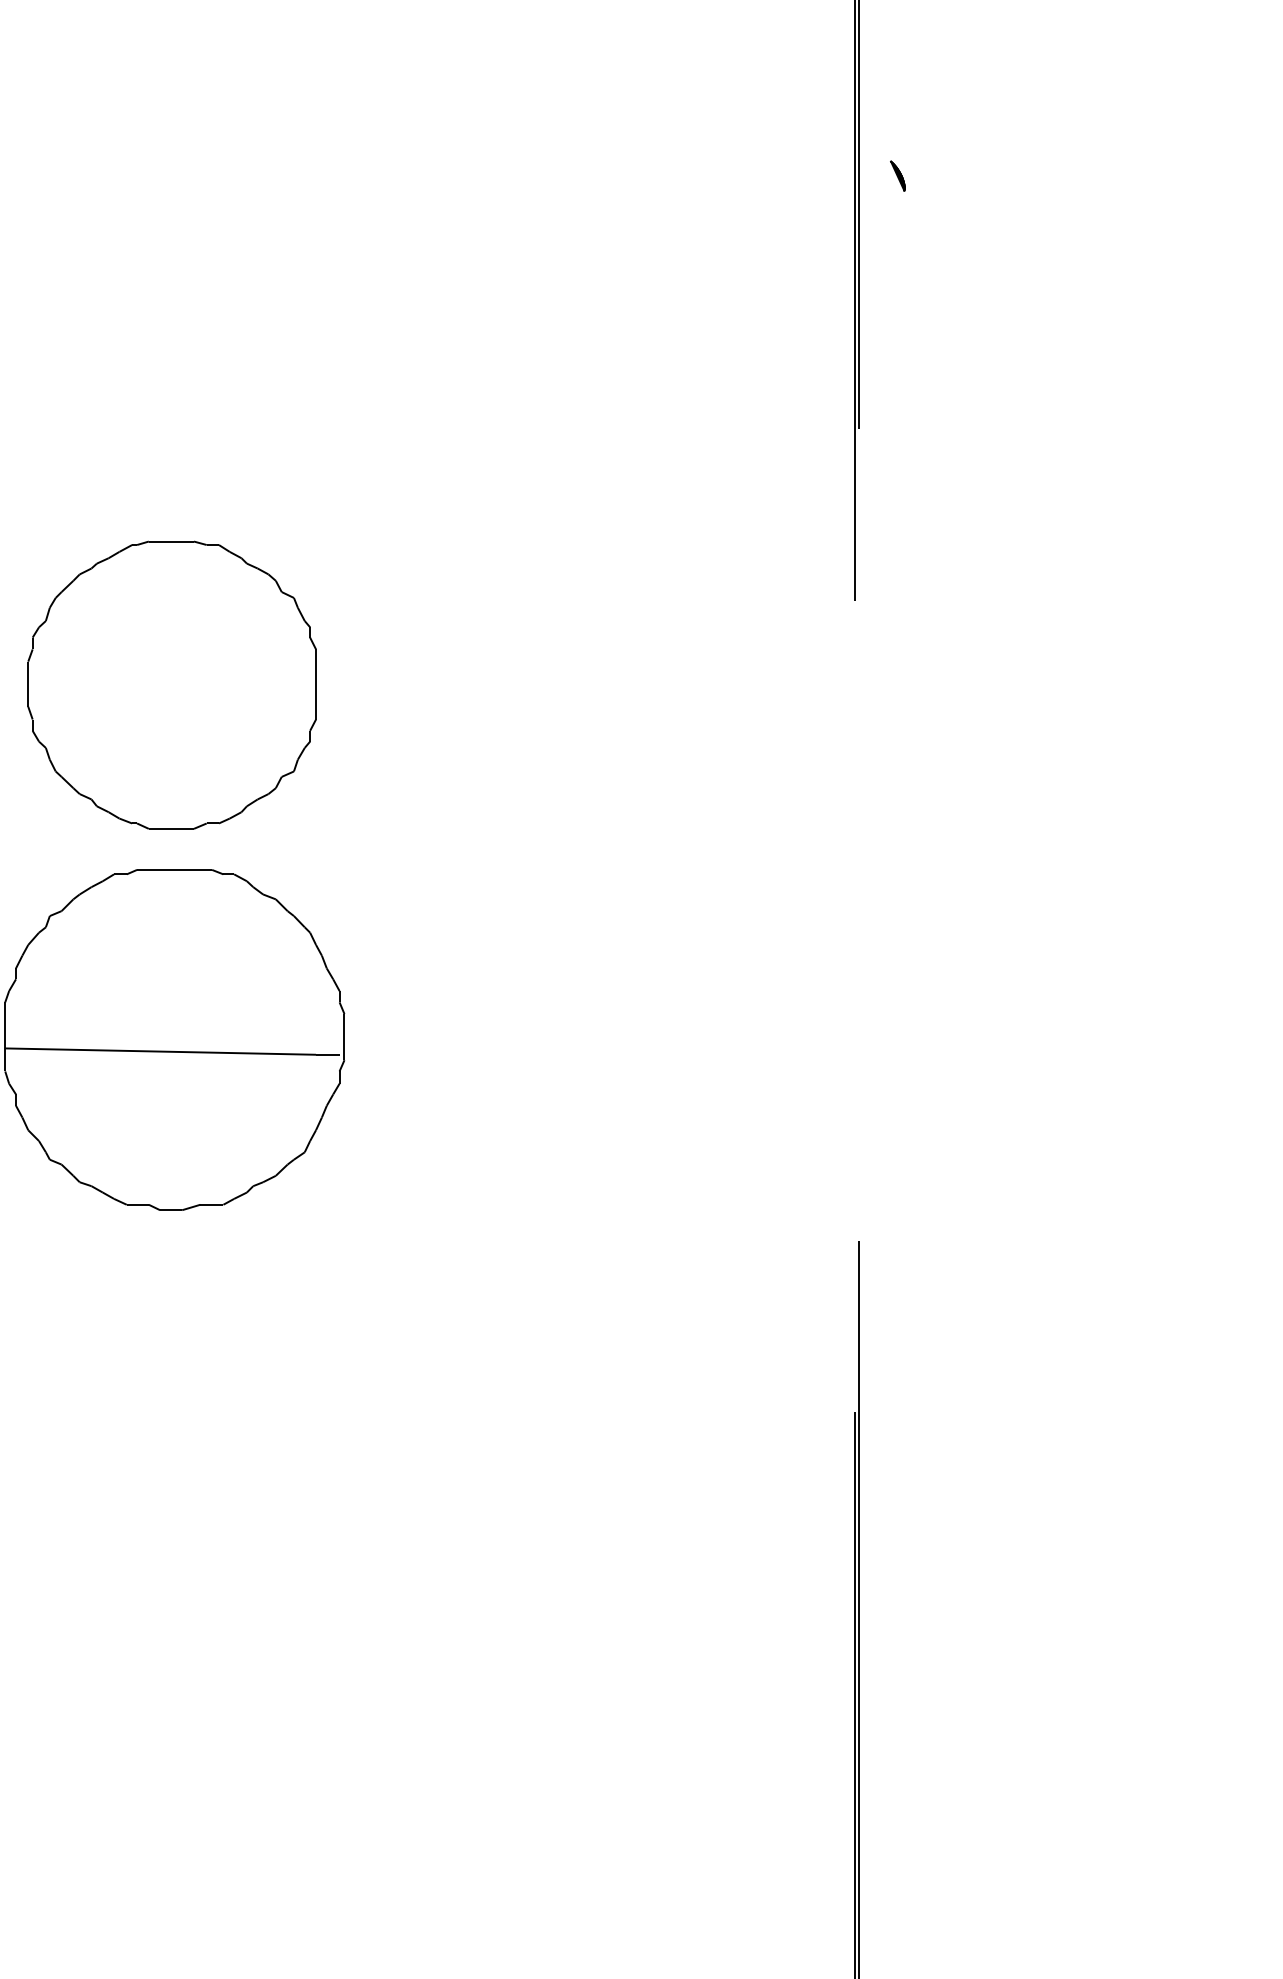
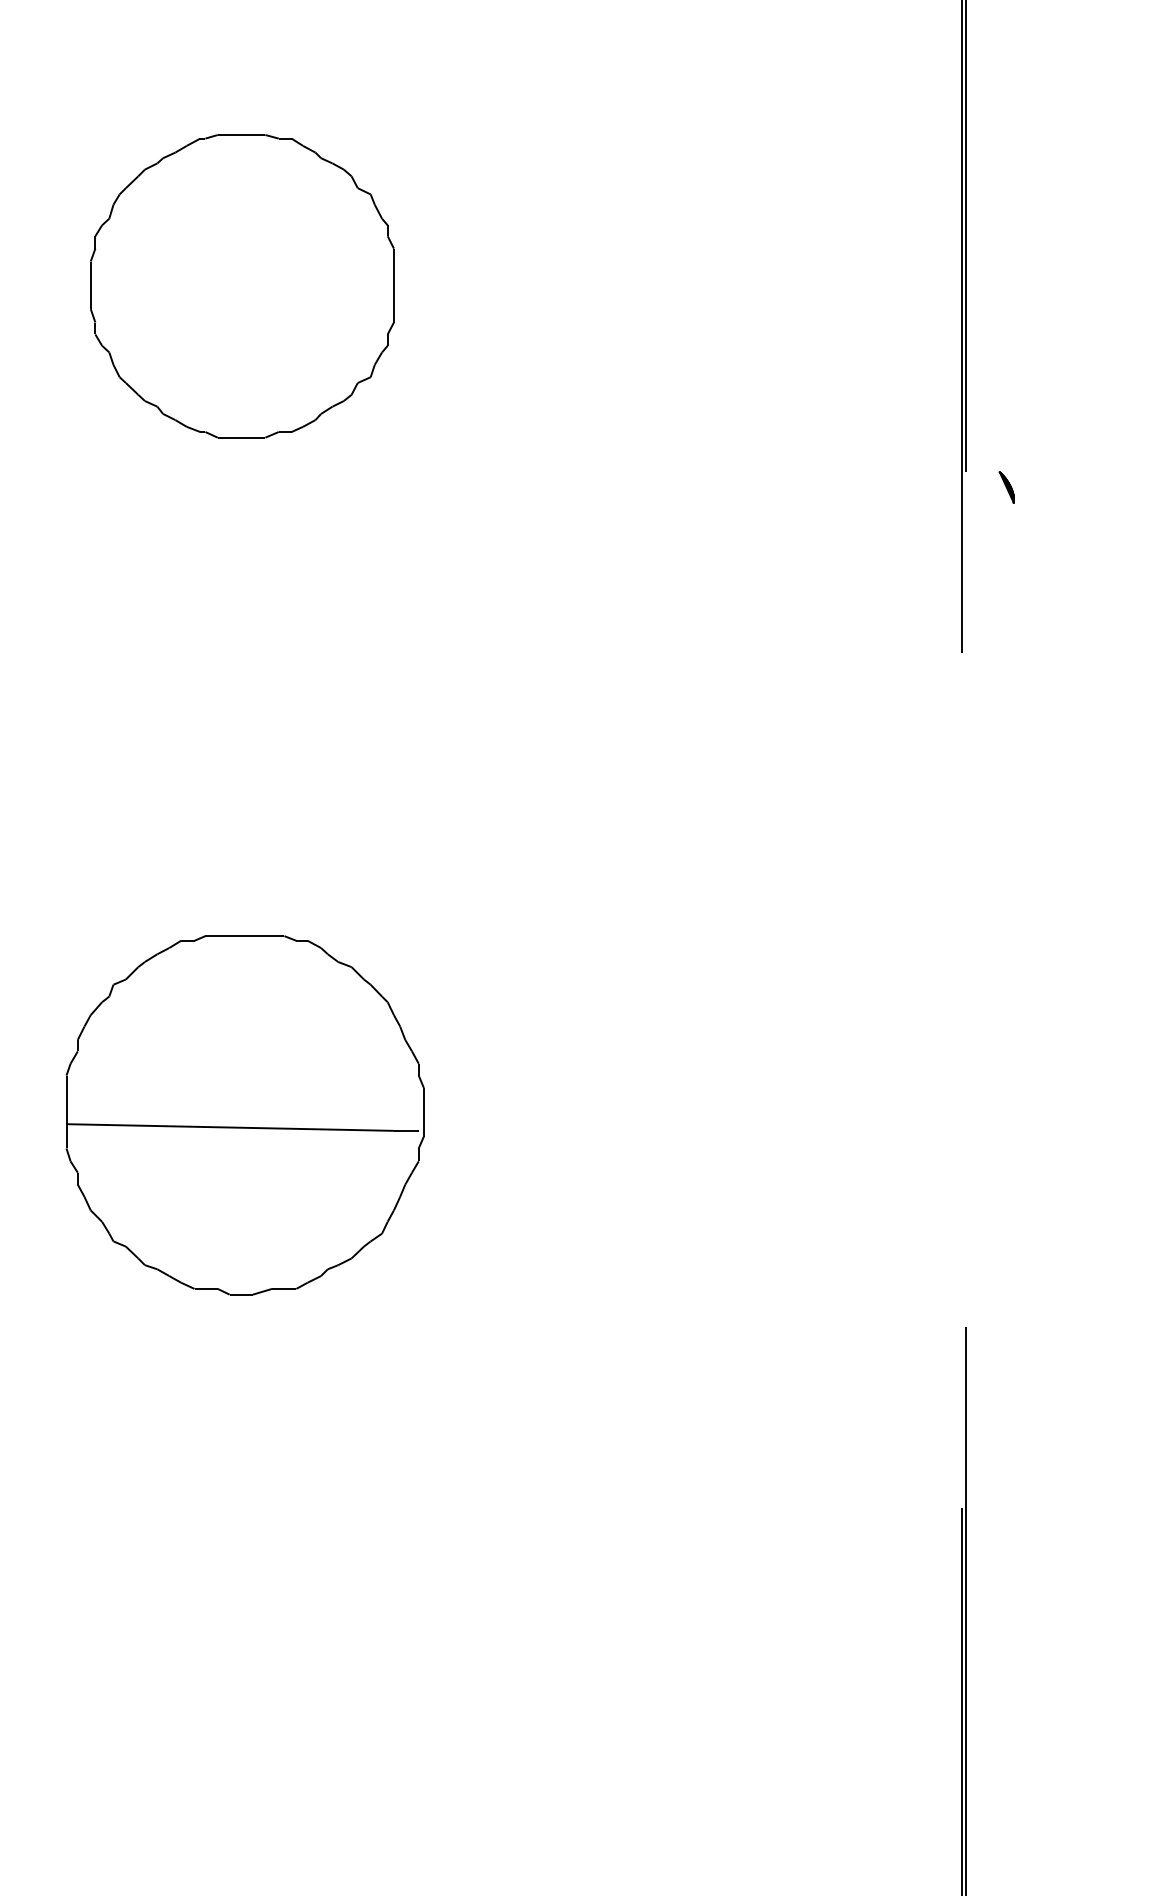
part: (897, 175) -> (1006, 486), moved
part: (171, 684) -> (241, 285), moved

